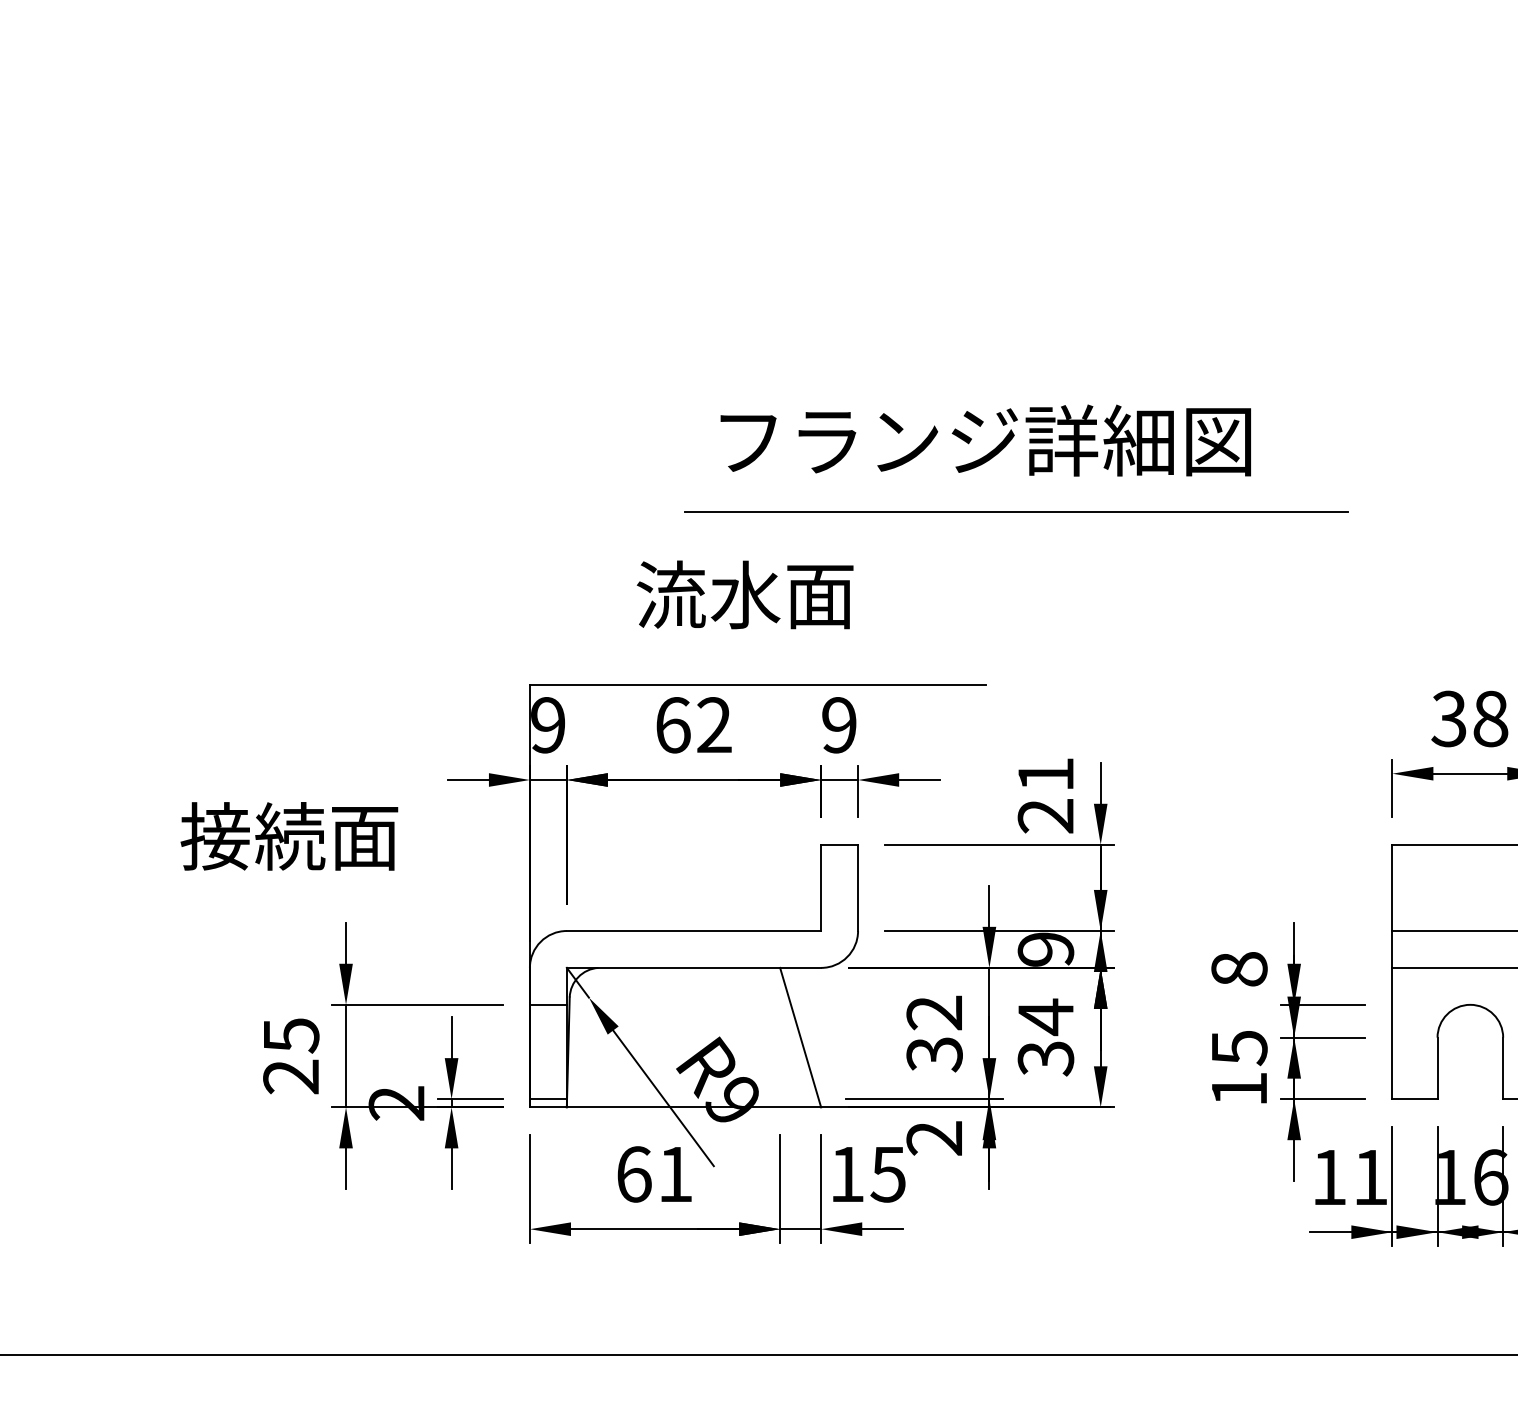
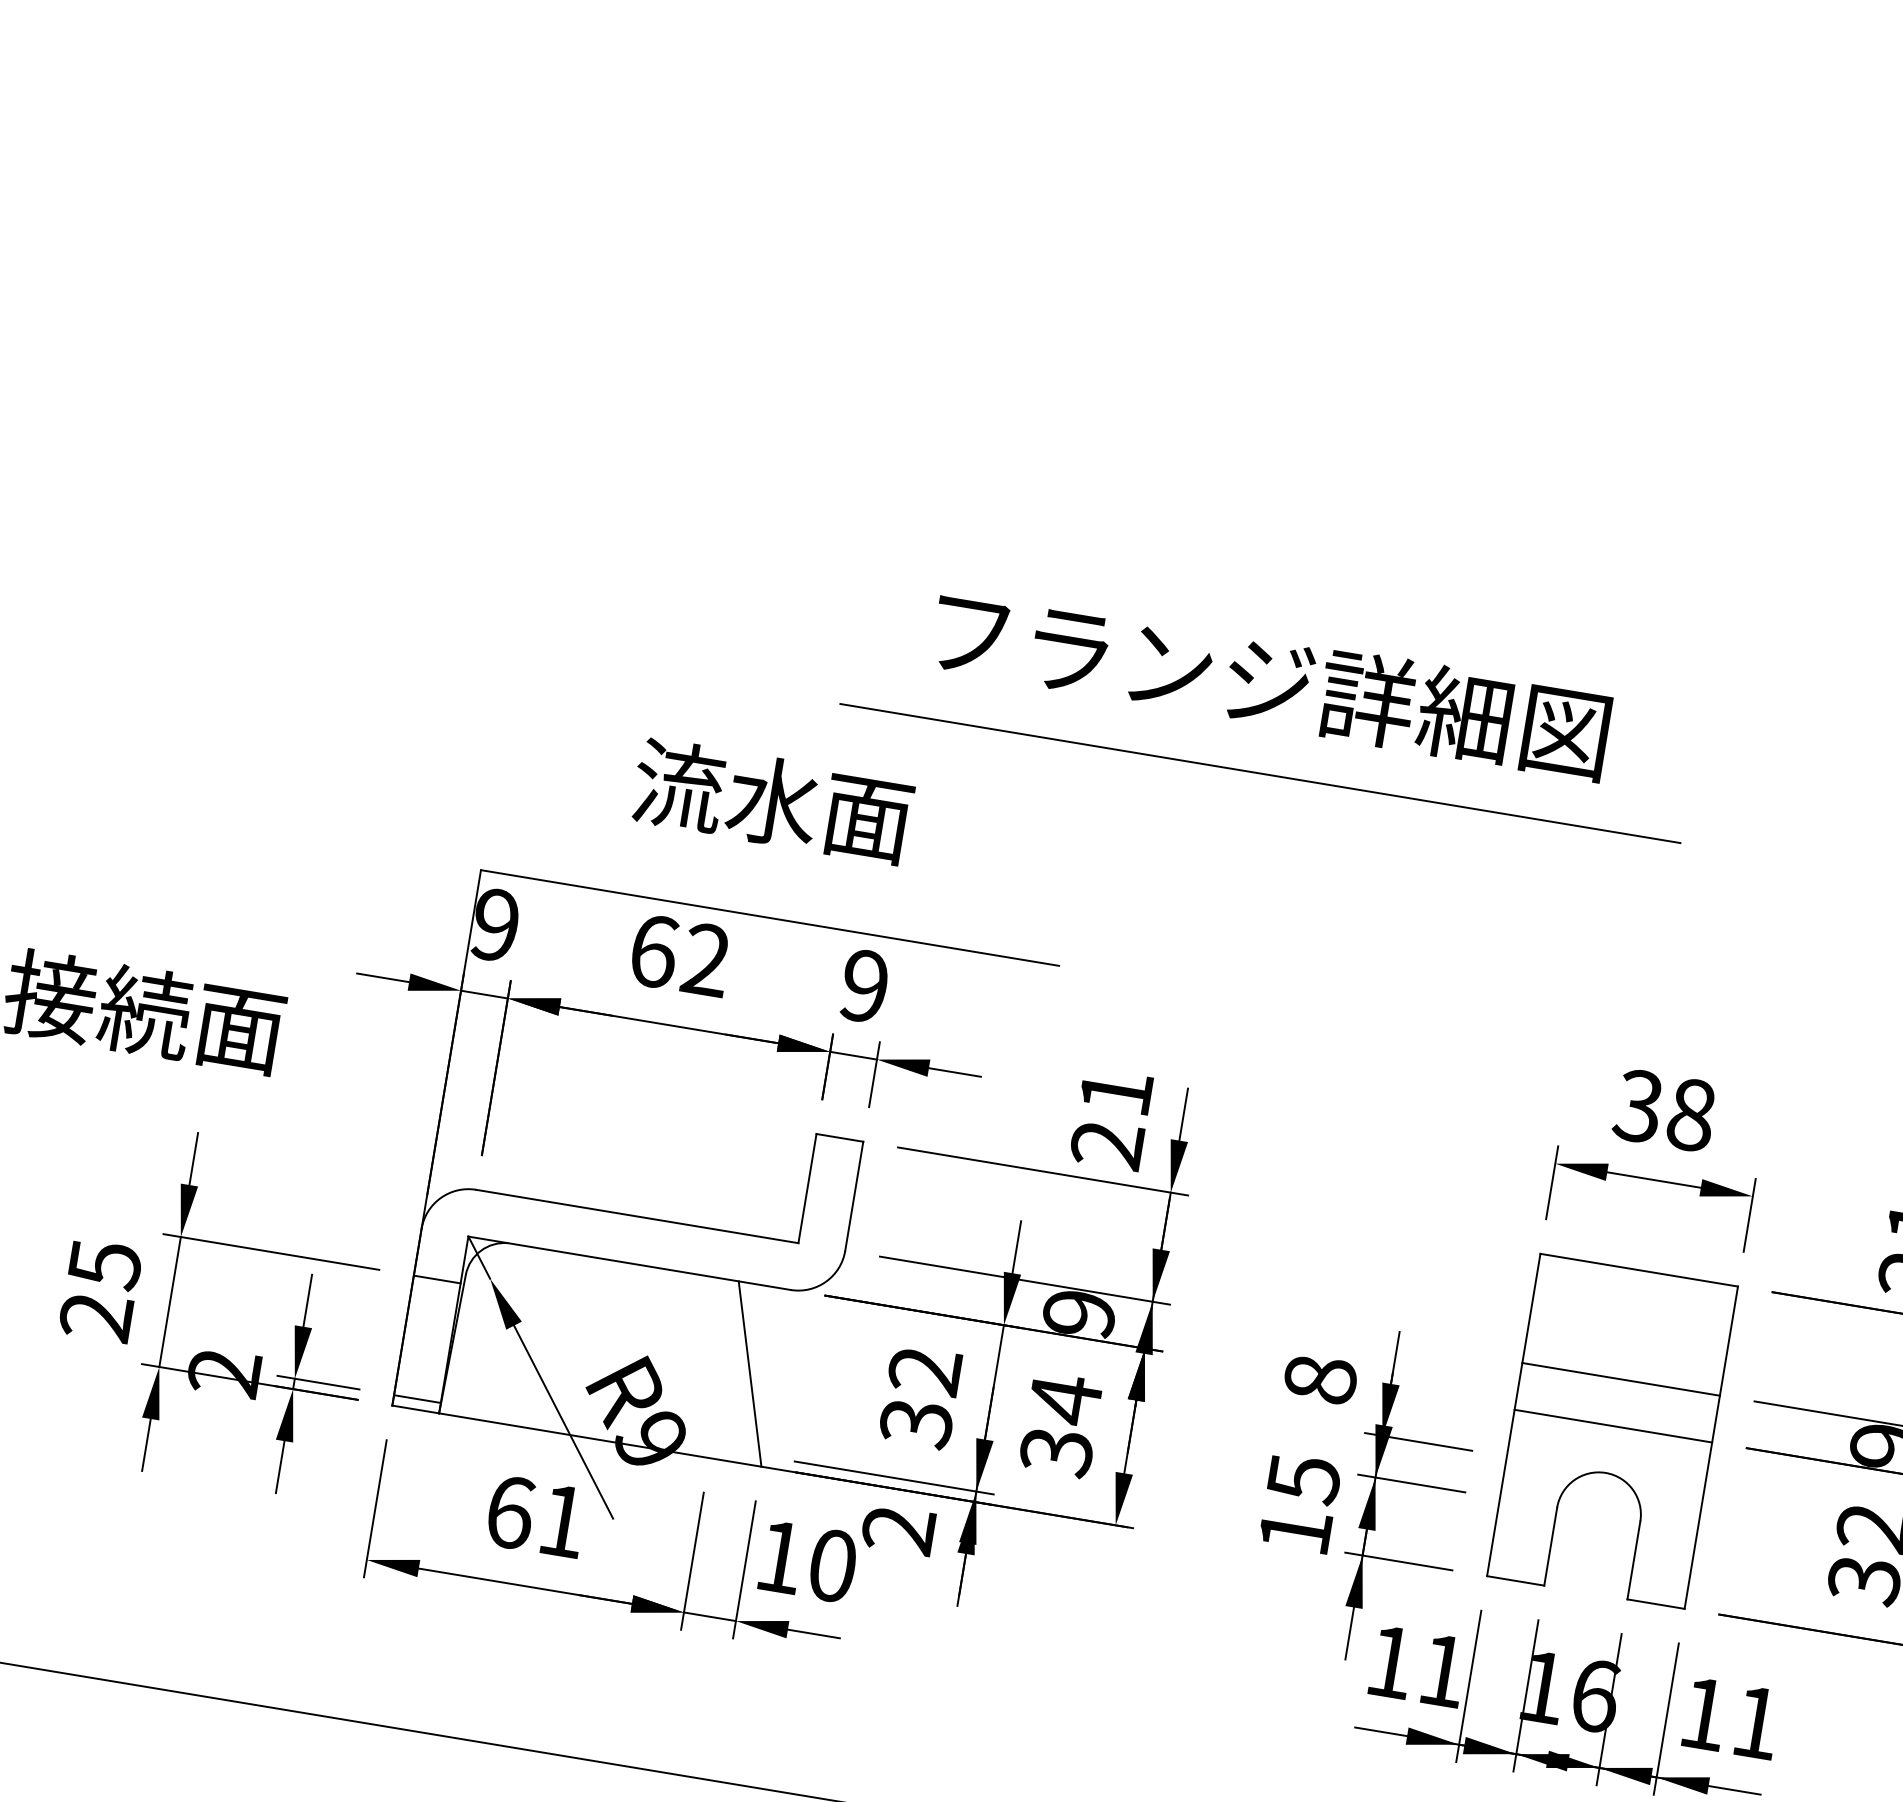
text: (985, 440) -> (1270, 682), moved
line: (1016, 511) -> (1260, 773), moved
text: (887, 1174) -> (831, 1565), 15 -> 10

